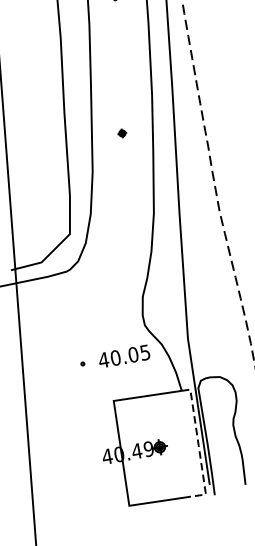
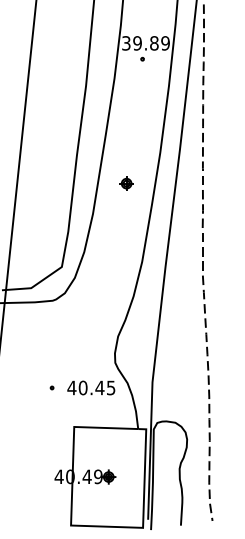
part: (122, 133) -> (126, 183), size x1.67
text: (132, 354) -> (99, 387), 40.05 -> 40.45
line: (198, 446) -> (144, 482), dashed -> solid

